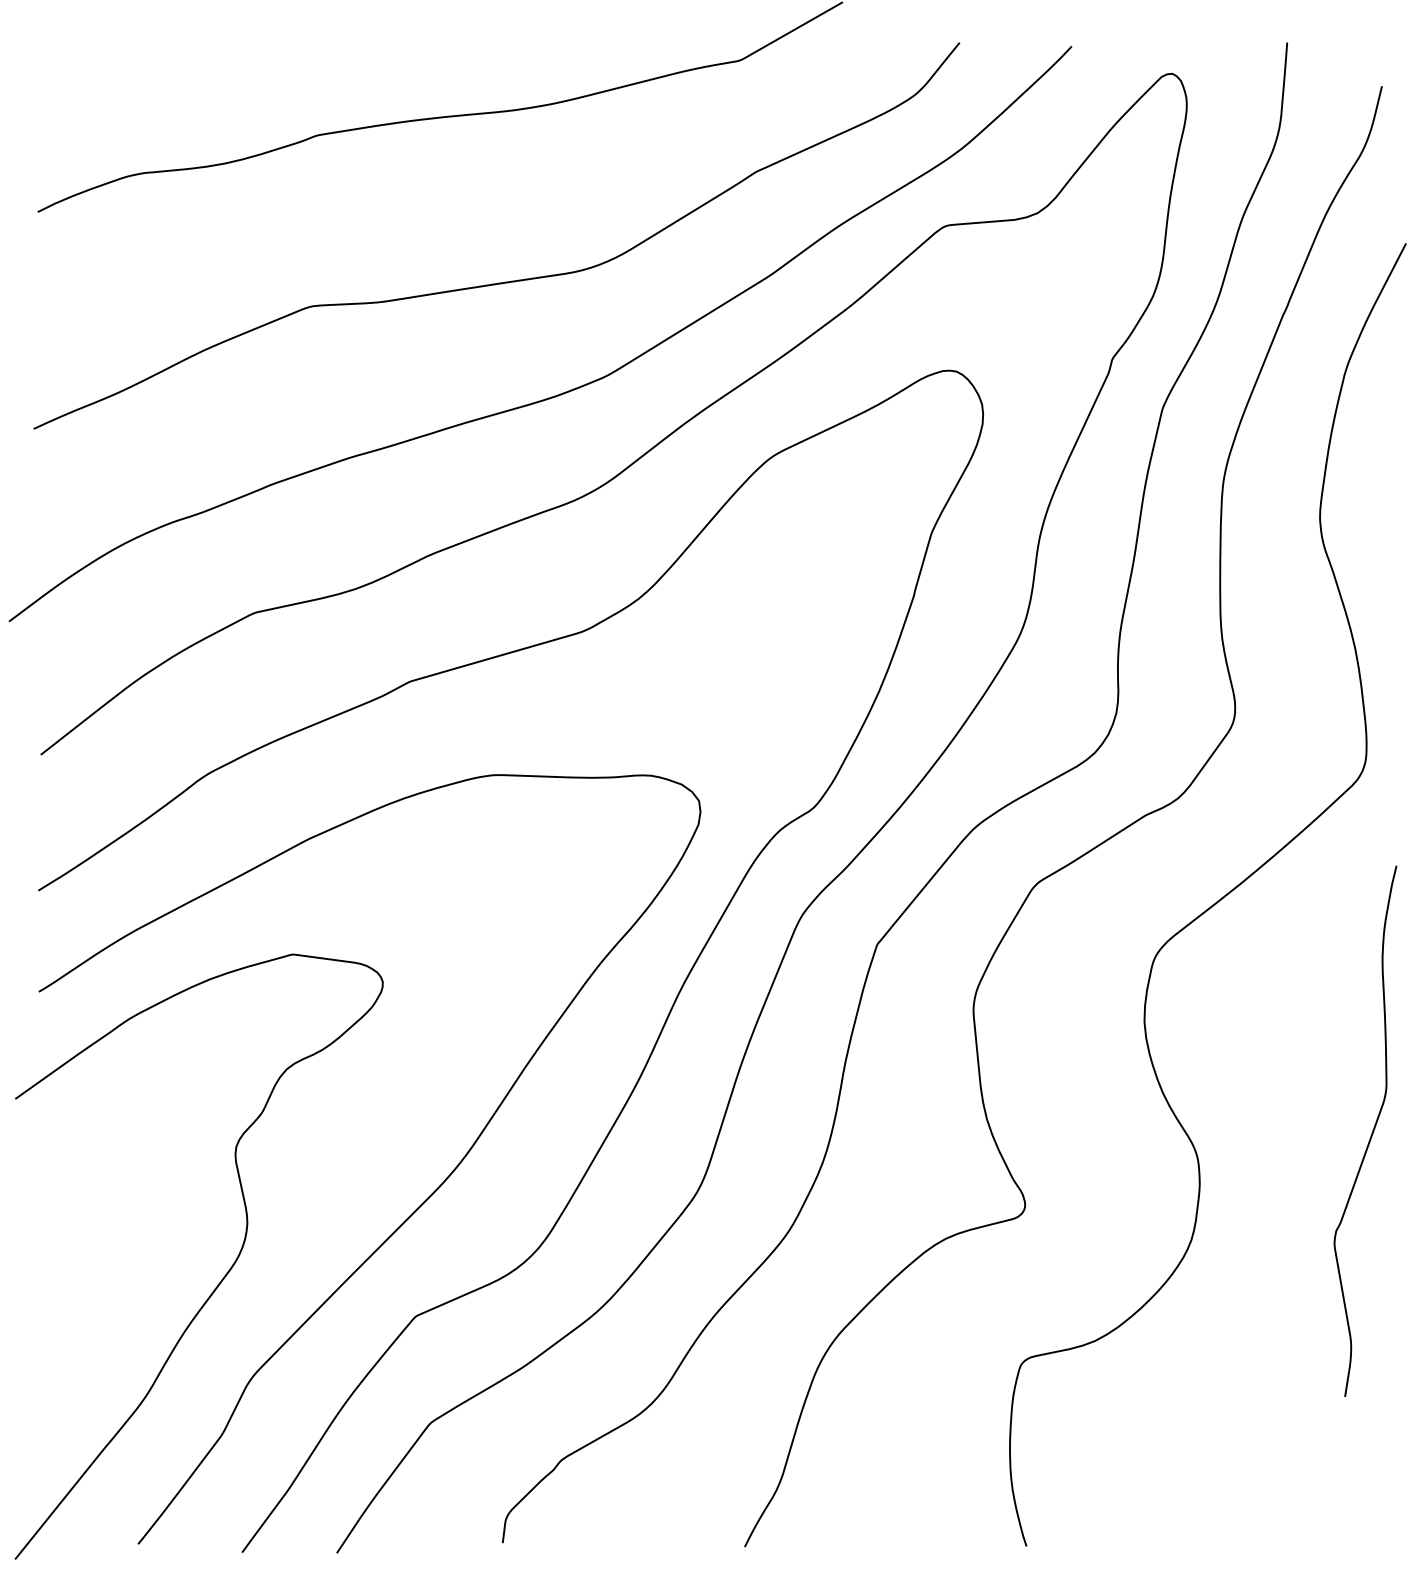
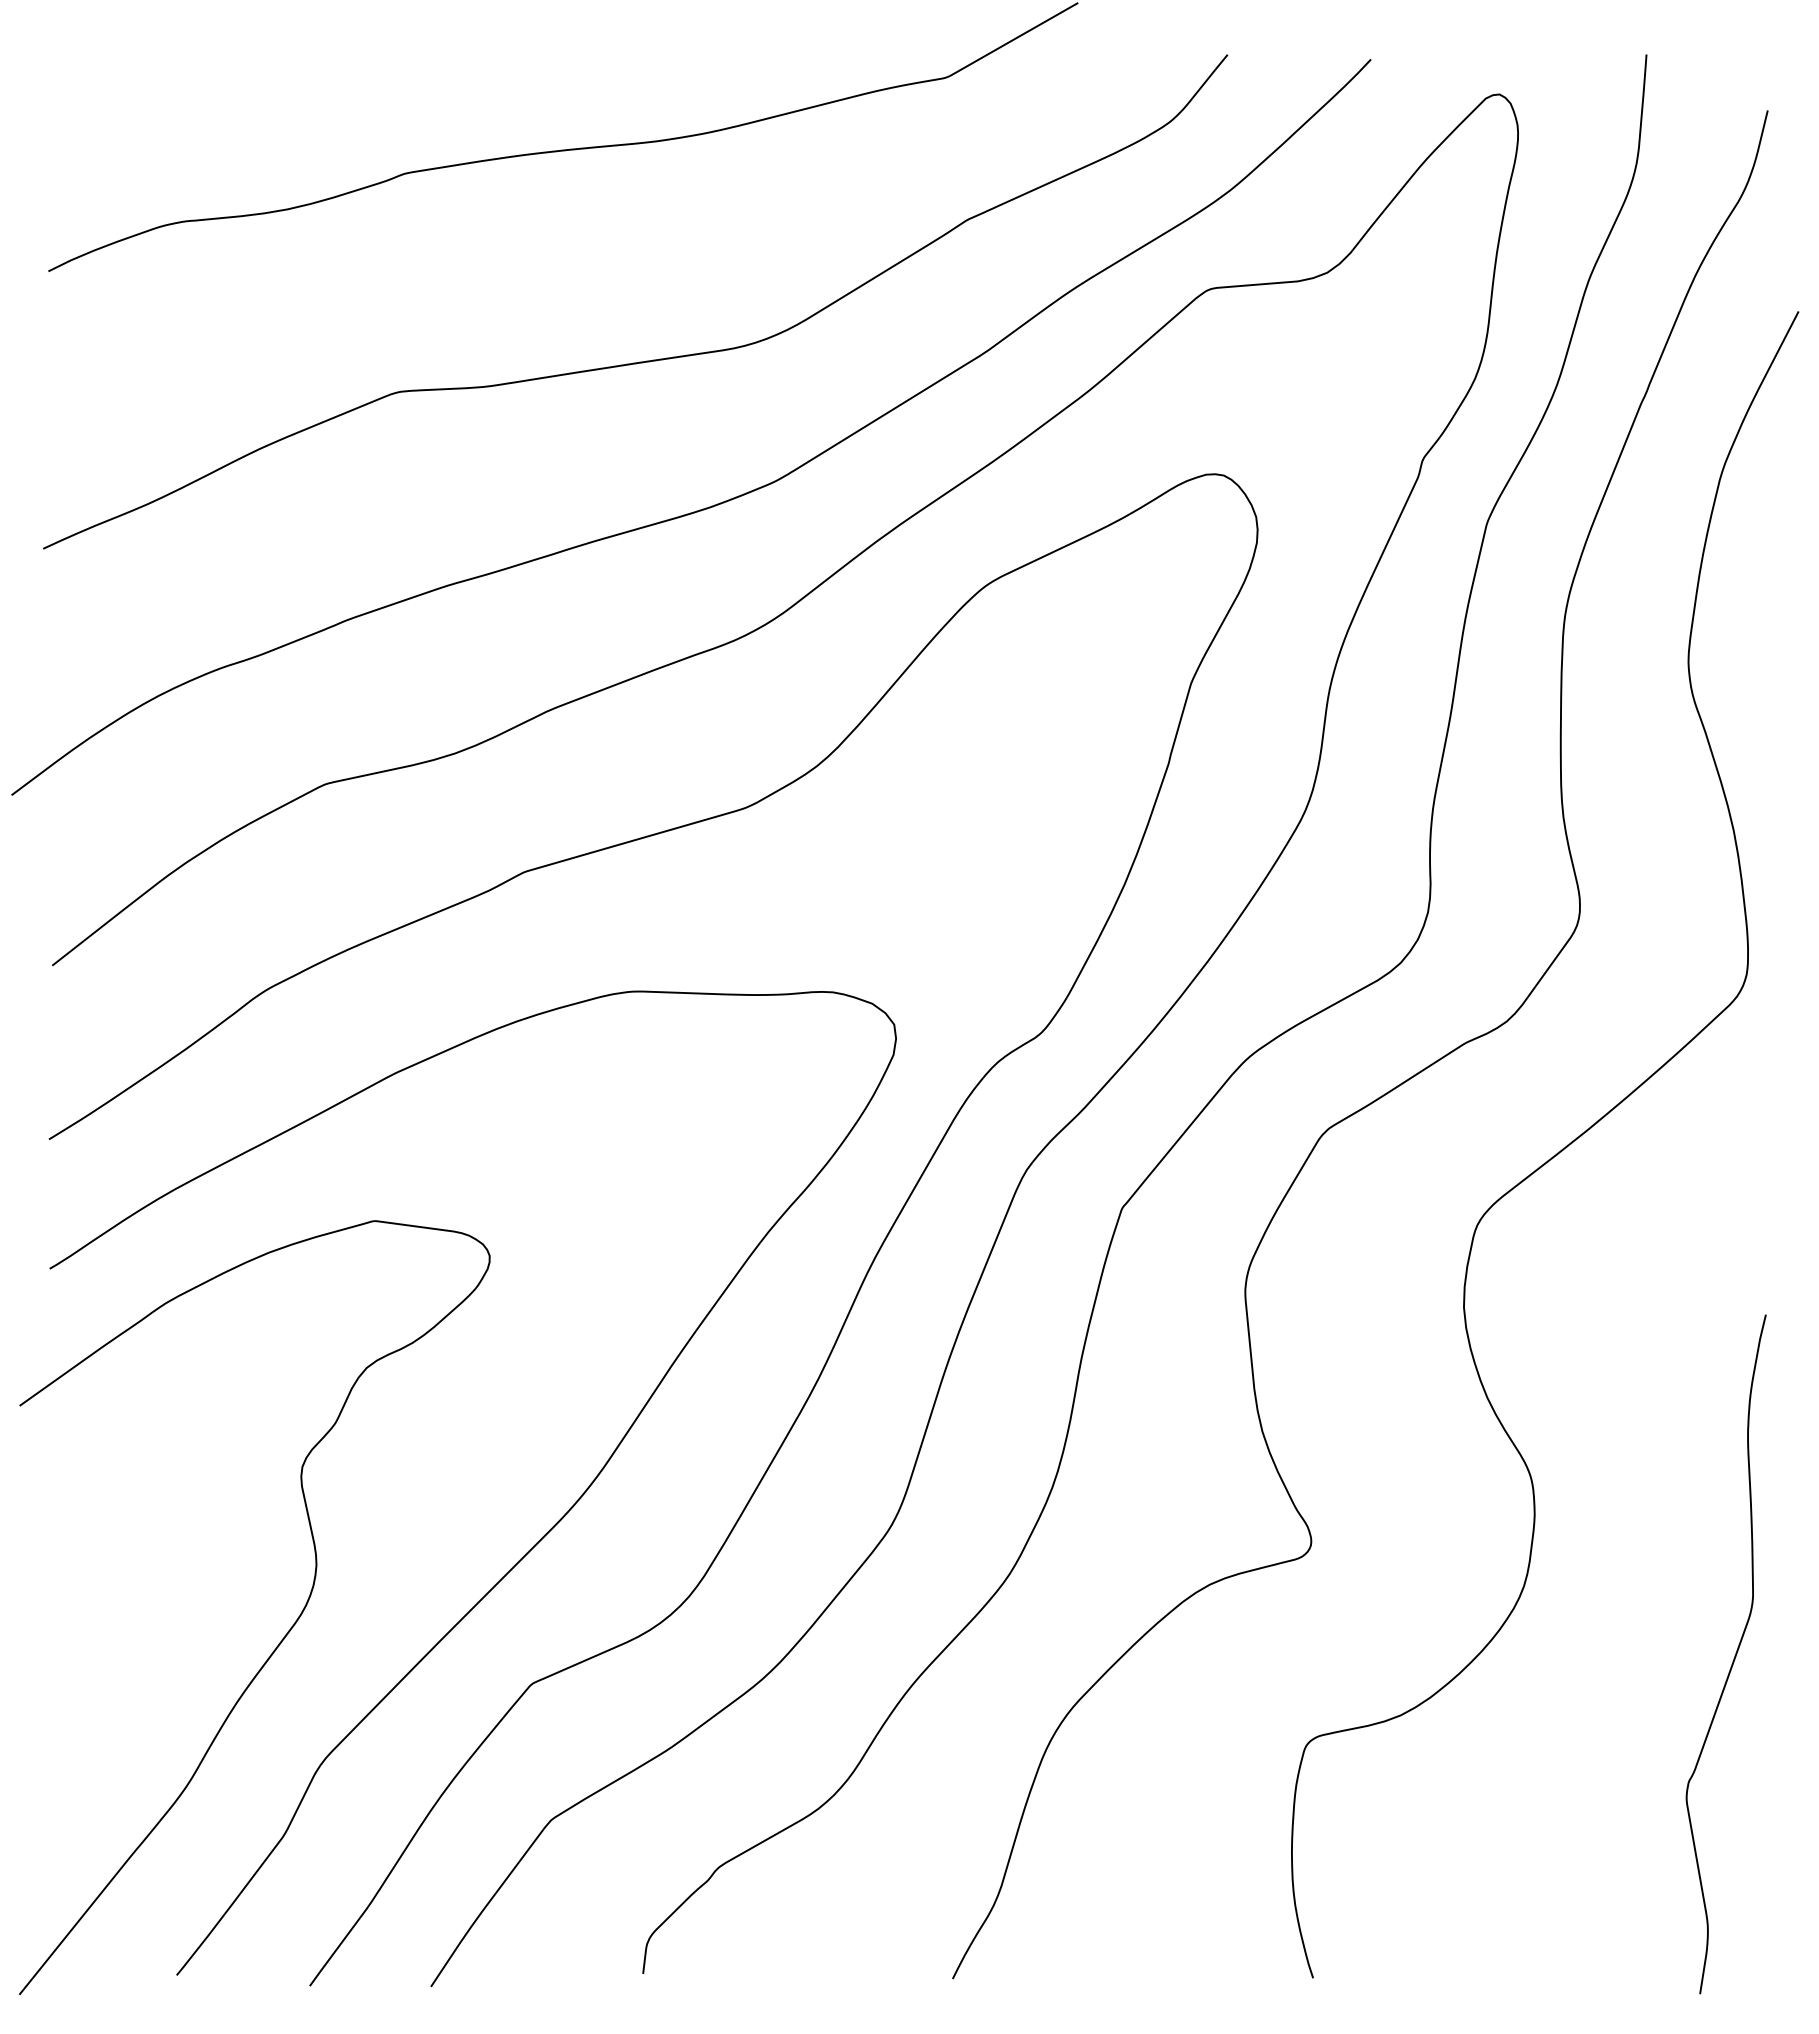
curve: (1371, 1132) -> (1733, 1655), moved

